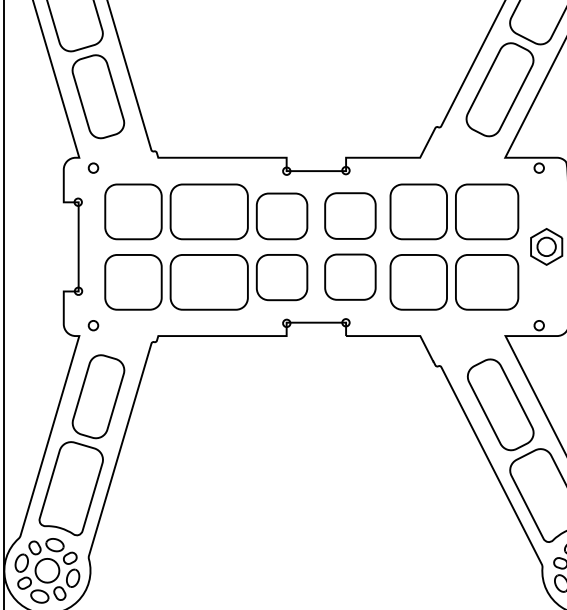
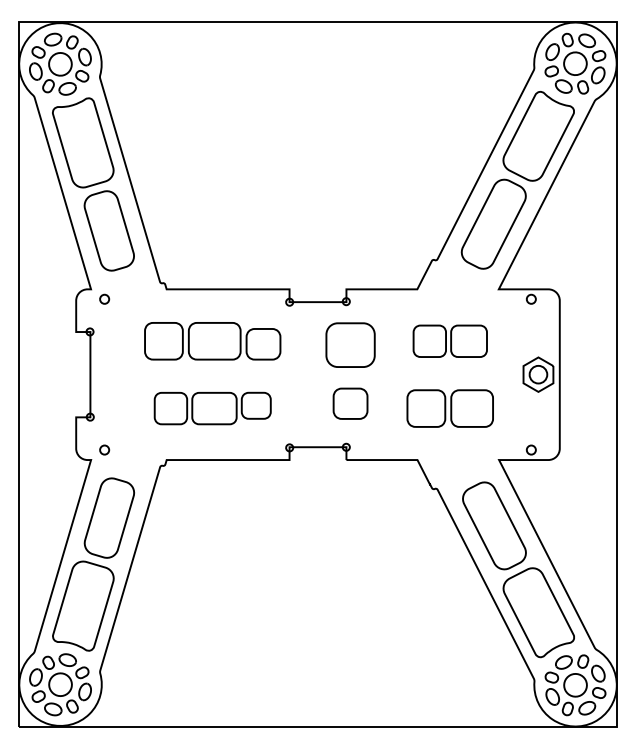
part: (206, 212) -> (212, 341), size x0.7
part: (454, 212) -> (450, 341), size x0.6
part: (350, 277) -> (350, 403), size x0.7
part: (206, 282) -> (212, 408), size x0.6
part: (454, 282) -> (450, 408), size x0.7

